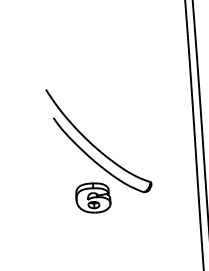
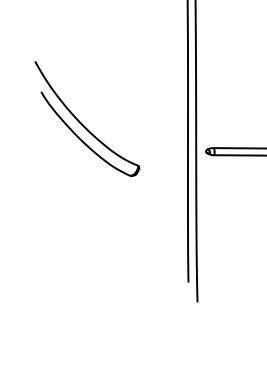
part: (92, 198) -> (76, 178), removed

